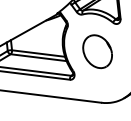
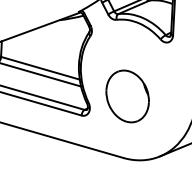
part: (97, 51) -> (127, 96), moved

